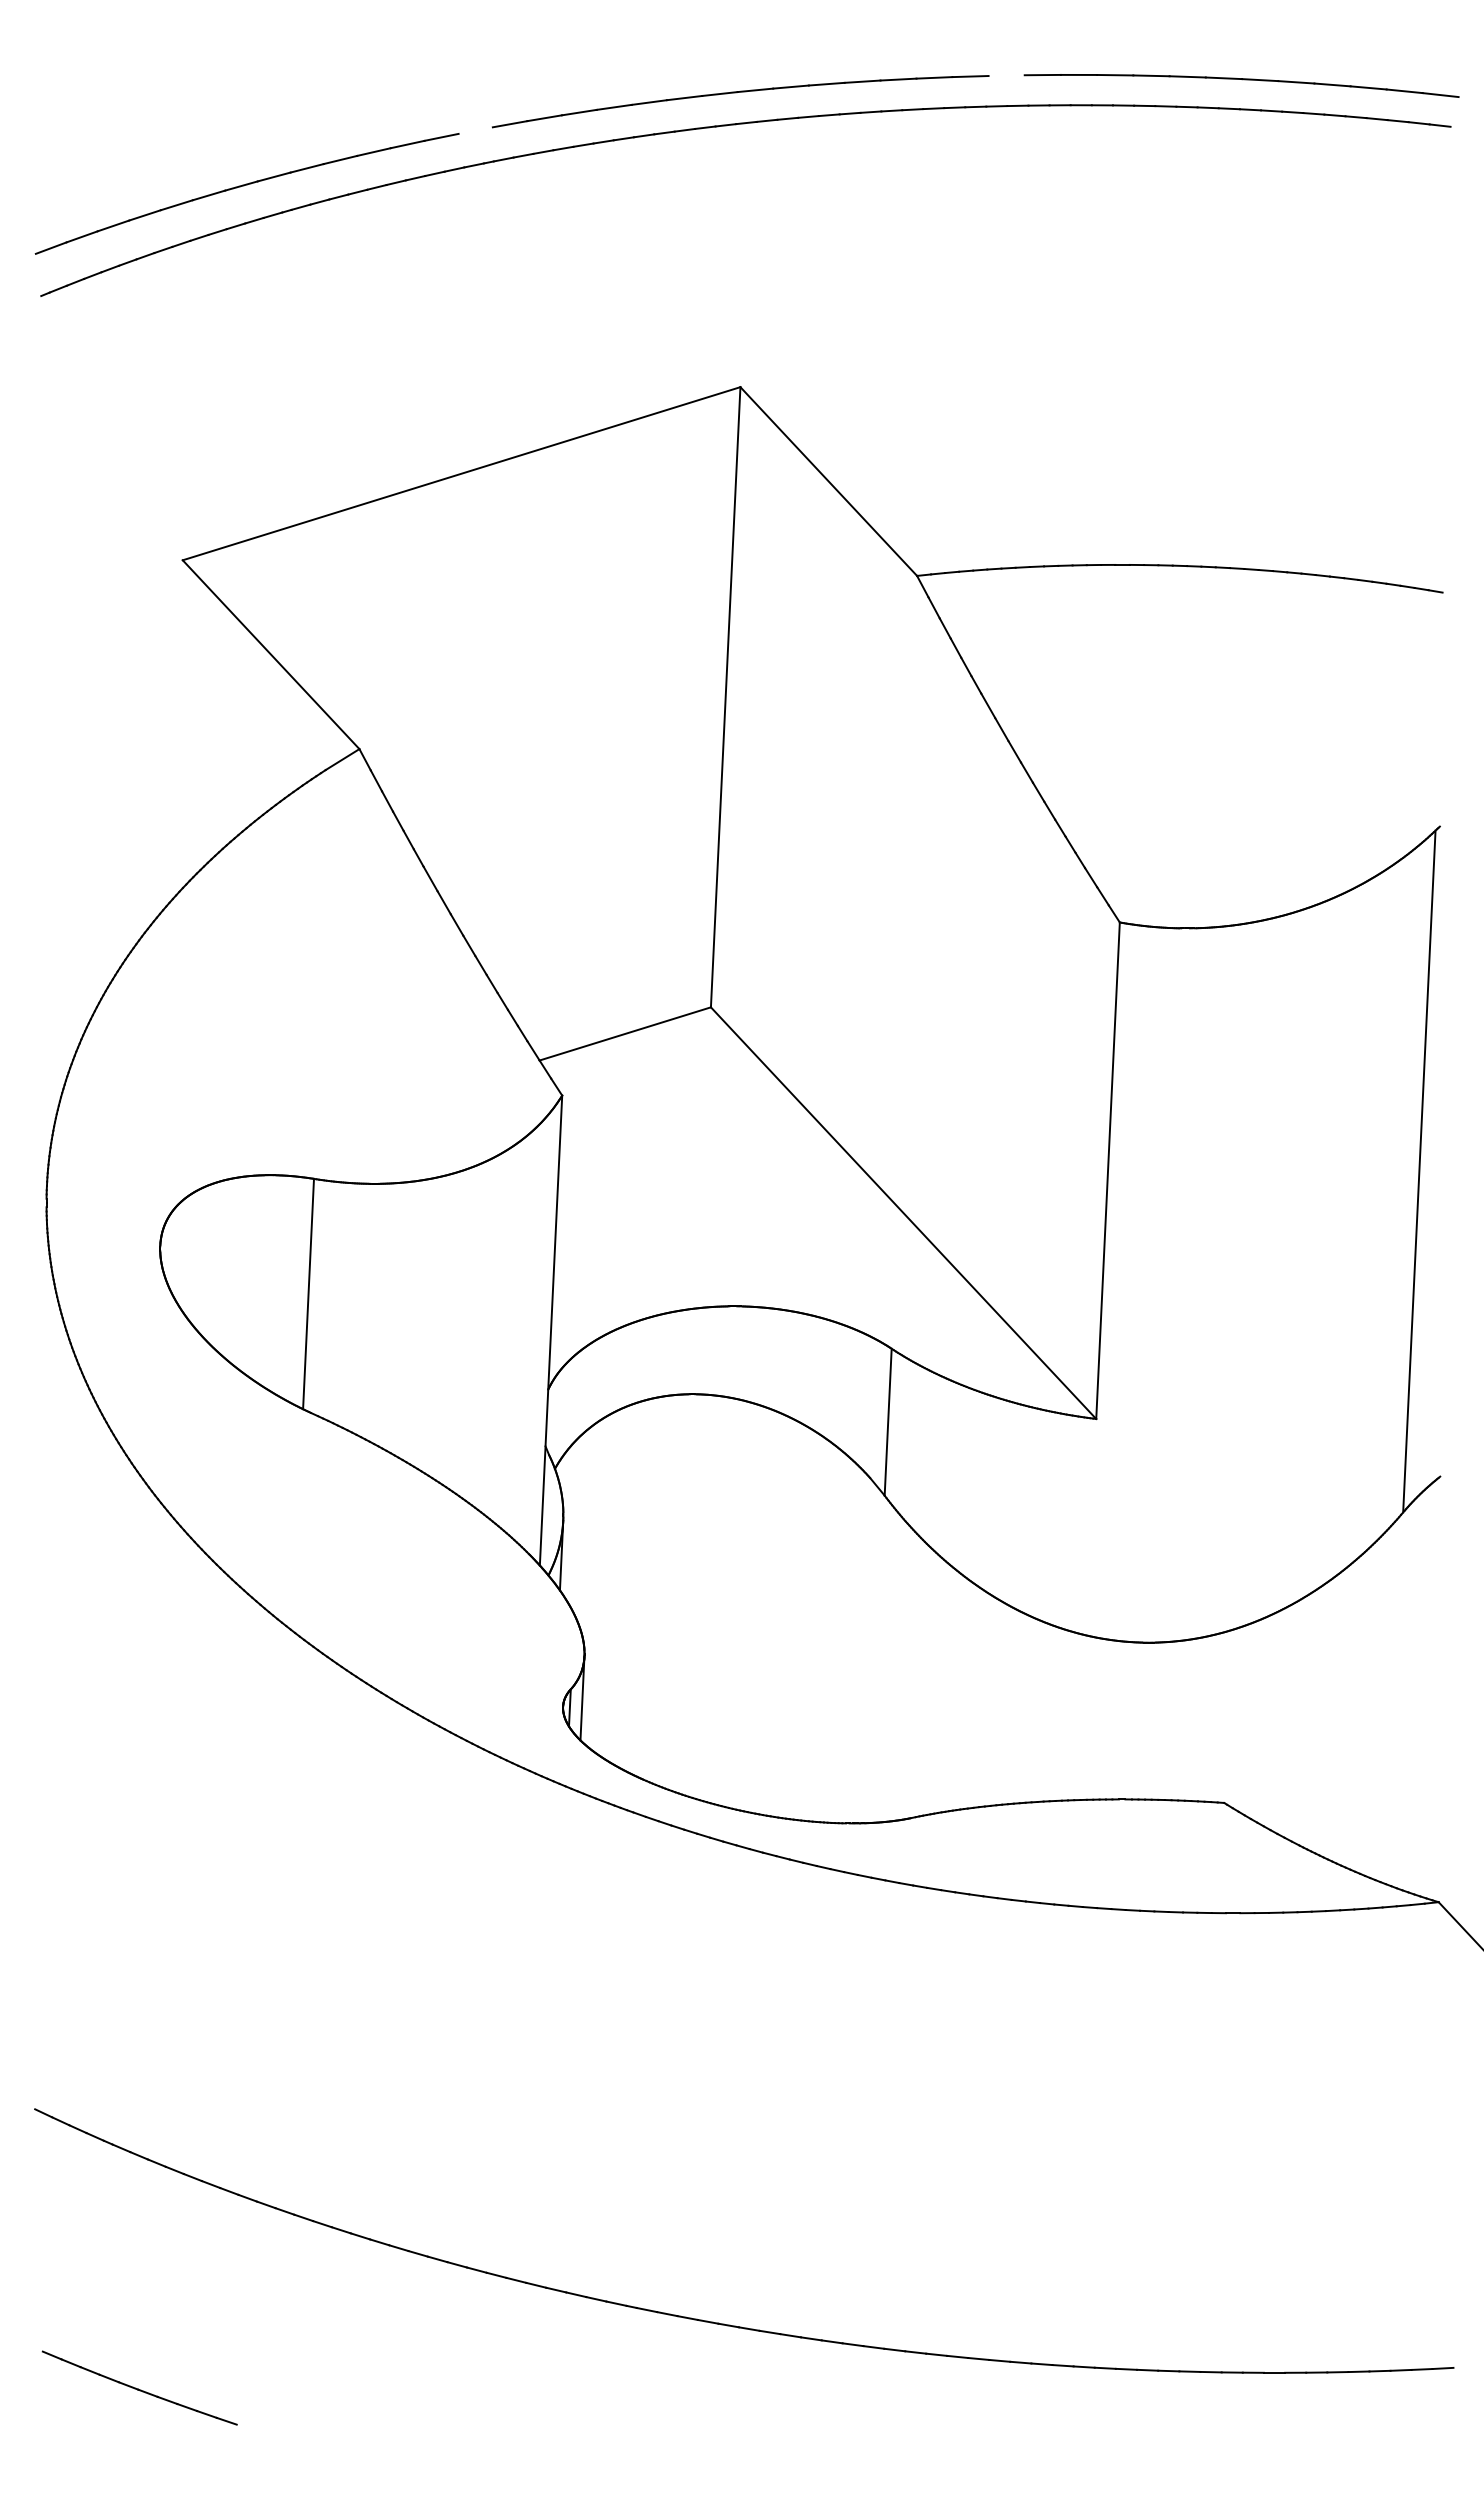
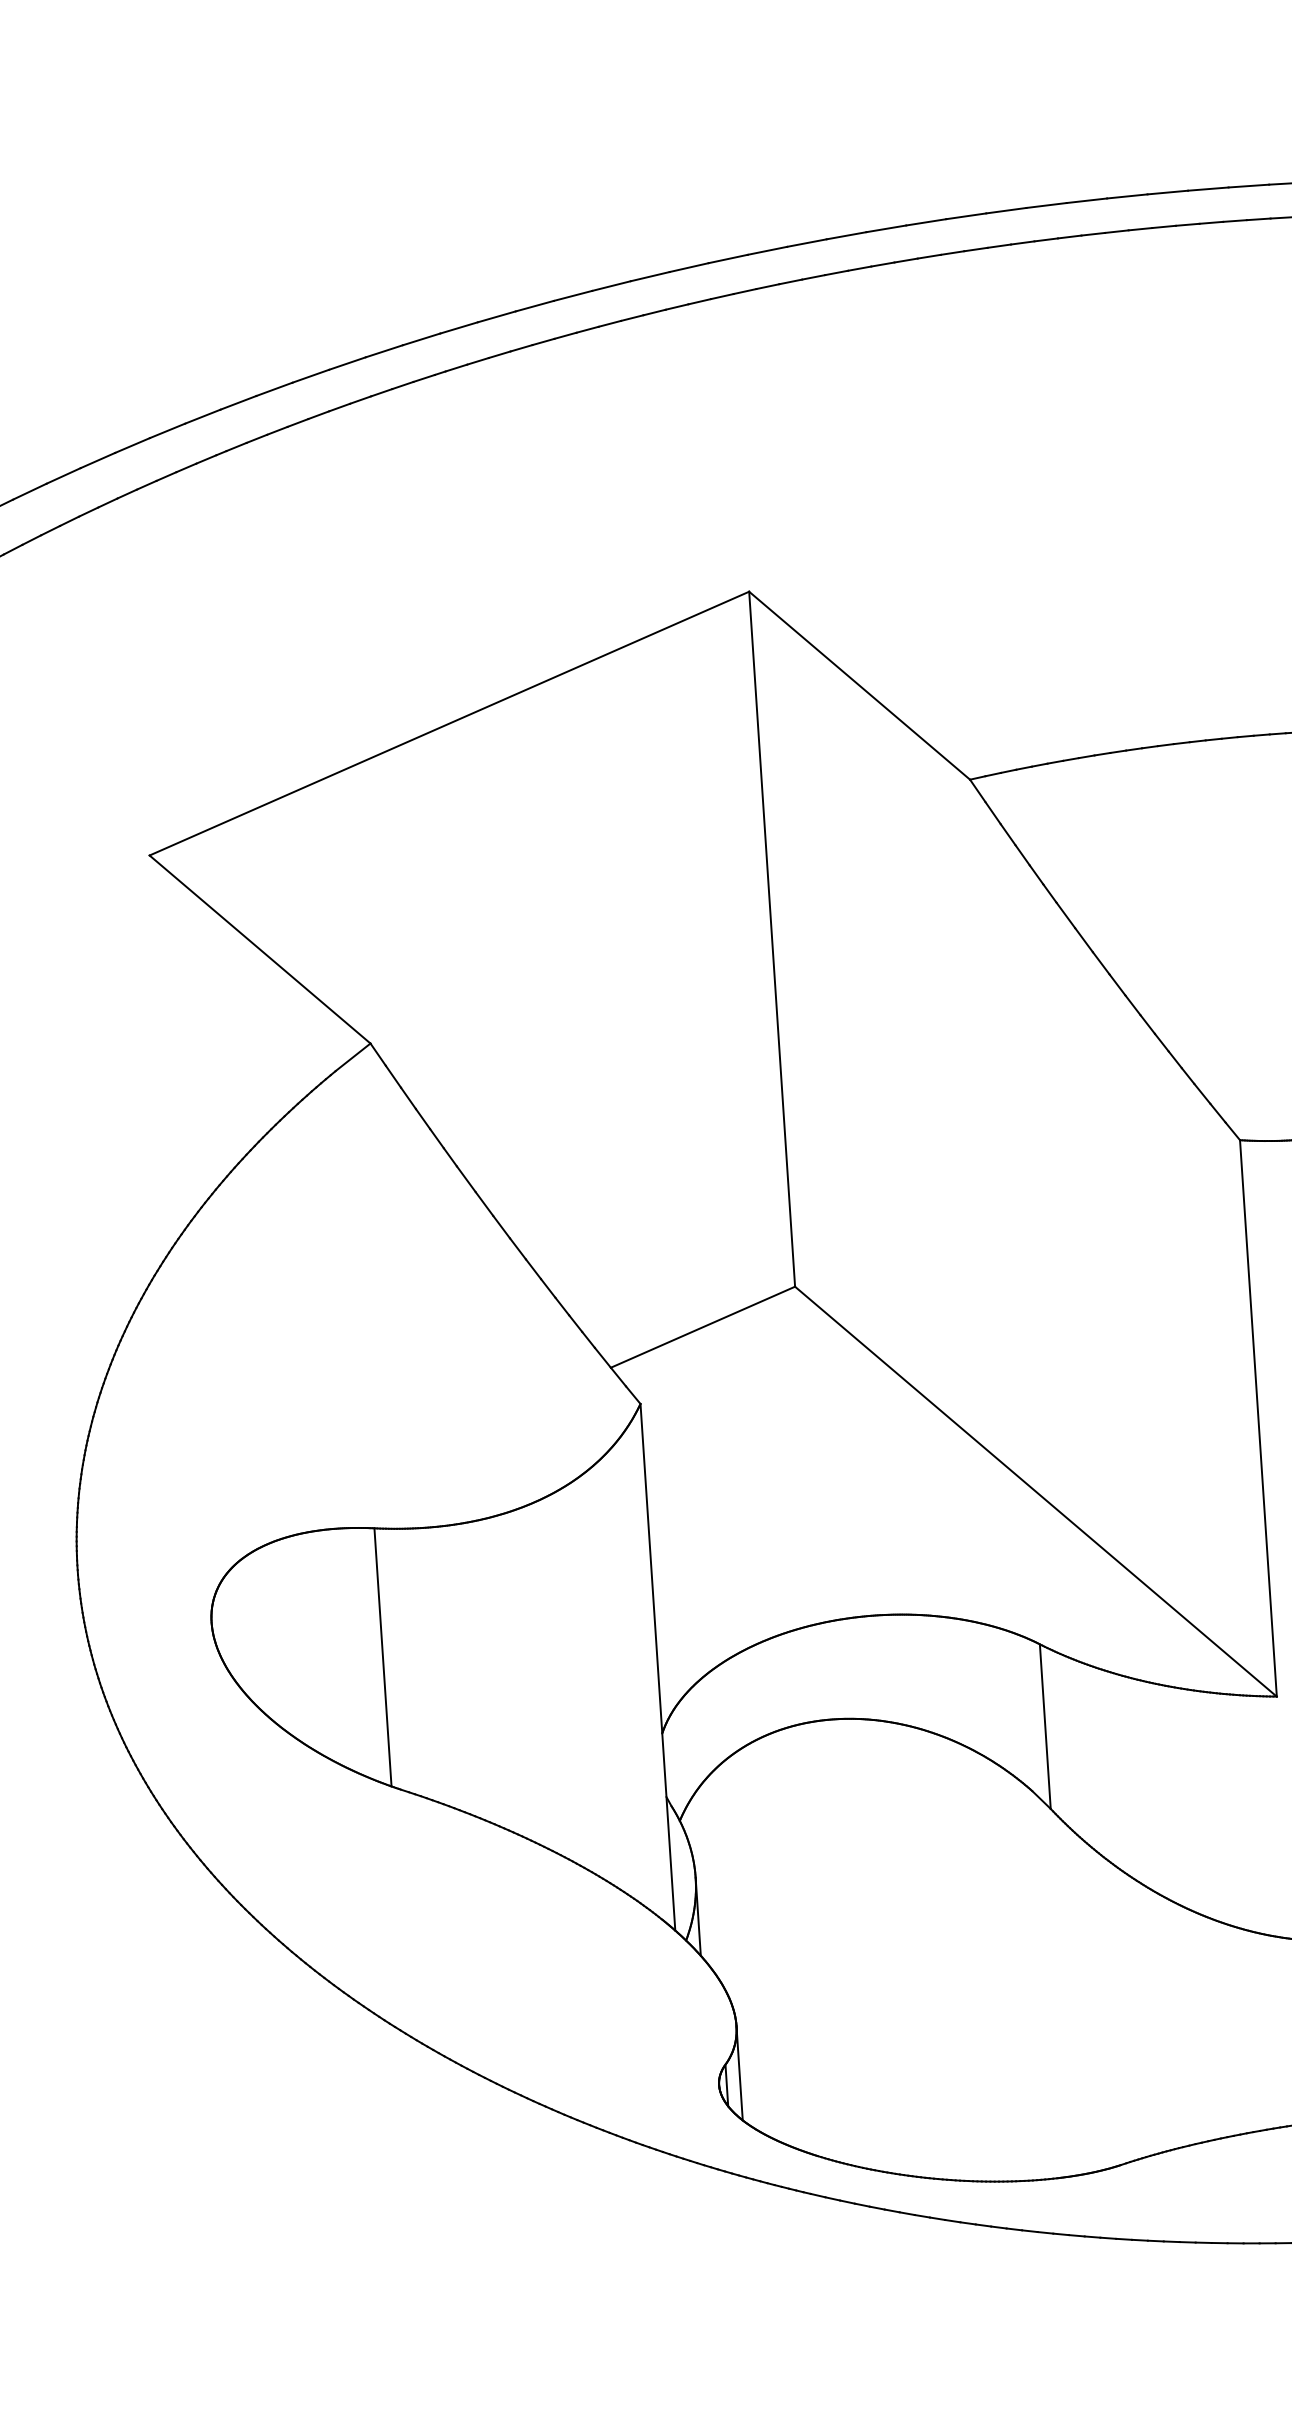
line: (1006, 75) -> (1006, 210), added
line: (475, 130) -> (421, 339), added

